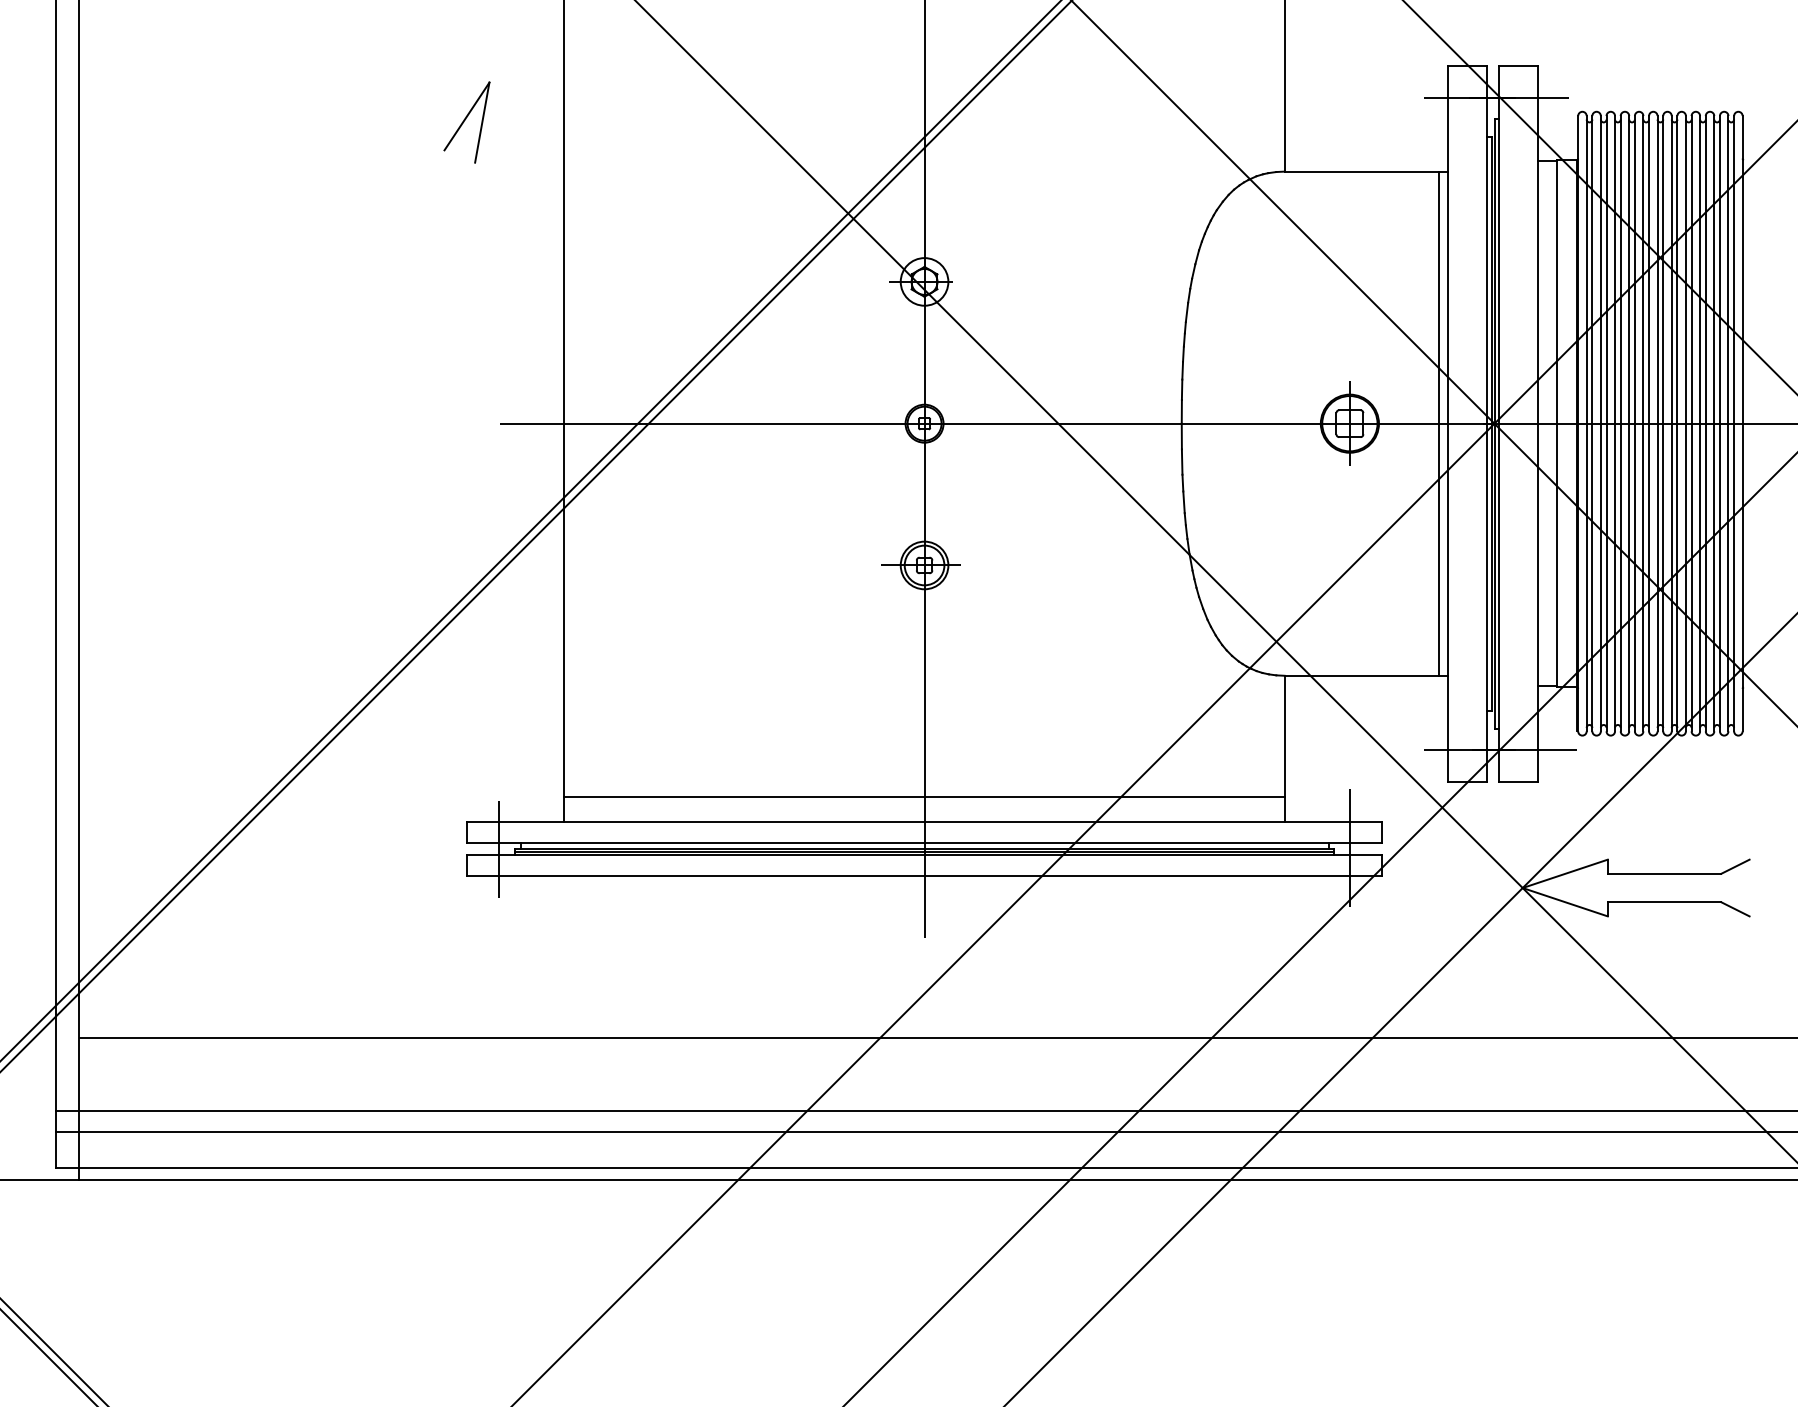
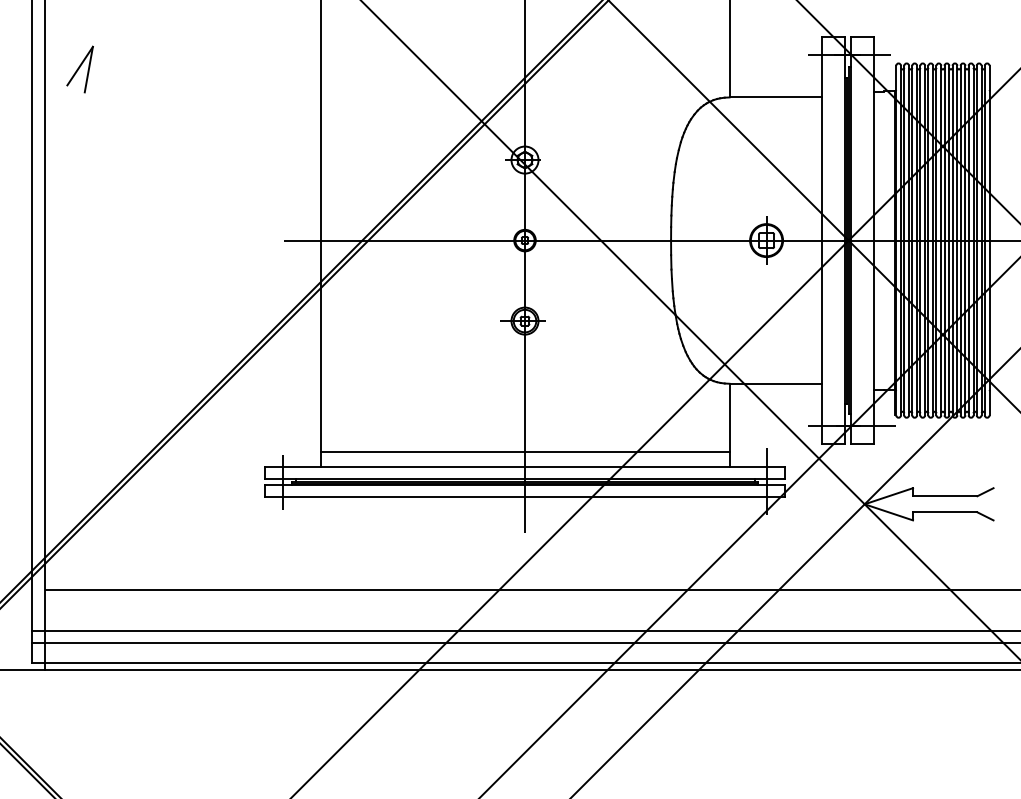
part: (465, 122) -> (79, 69), moved
line: (1439, 423) -> (817, 240), removed
line: (1557, 423) -> (884, 240), removed

